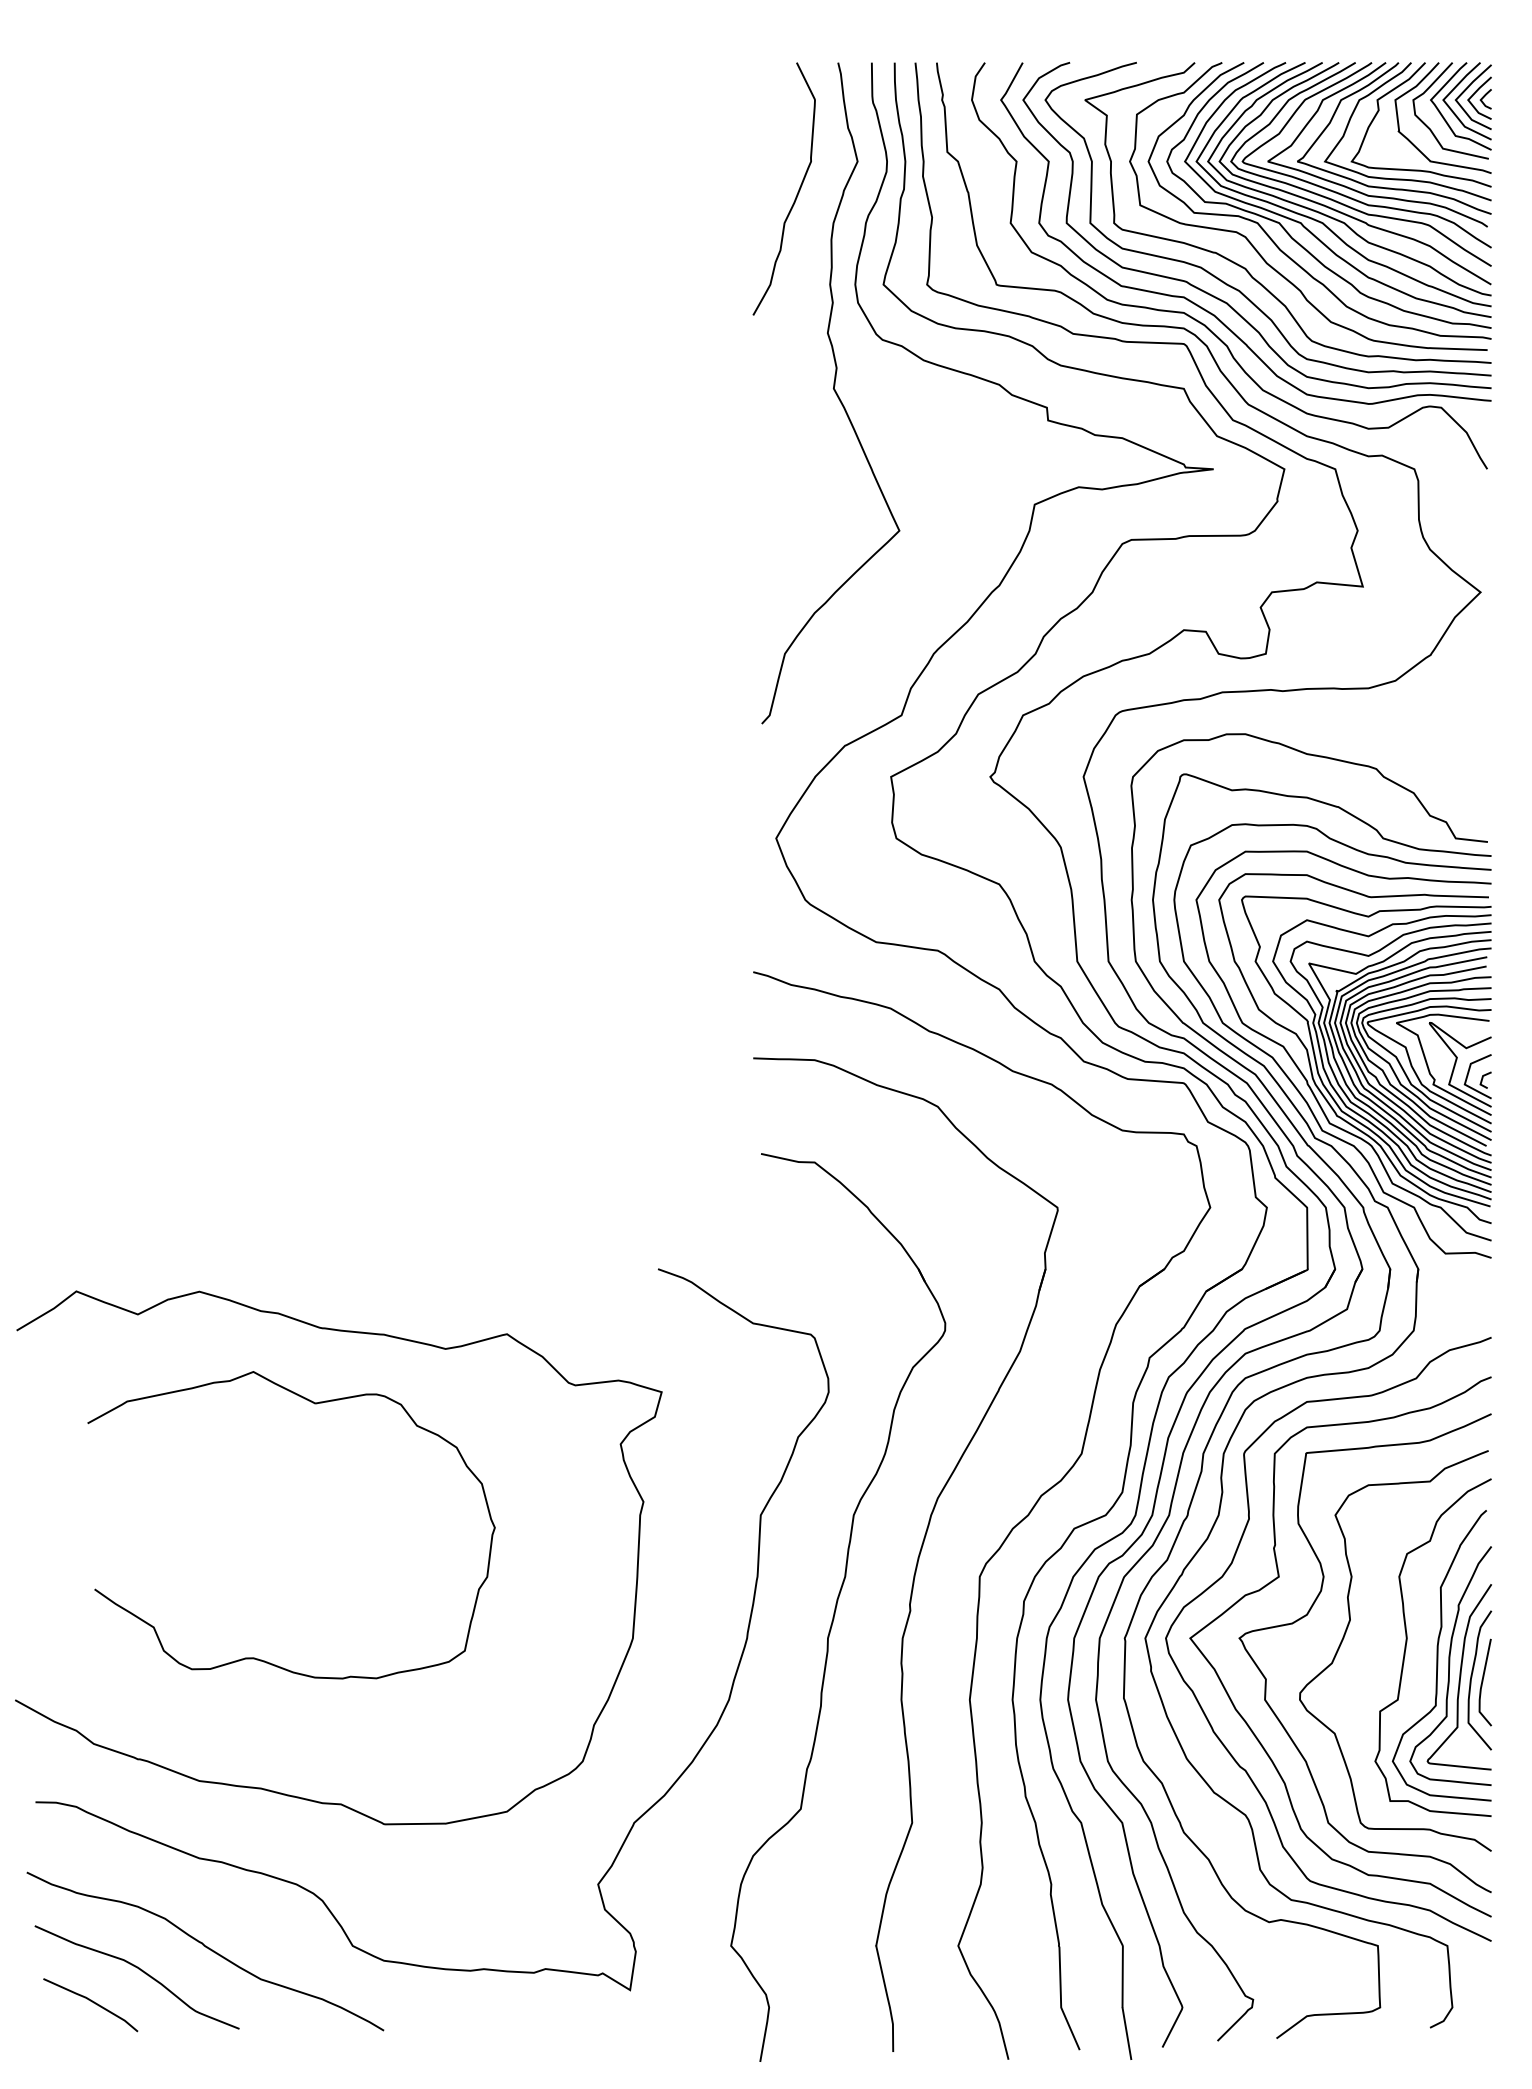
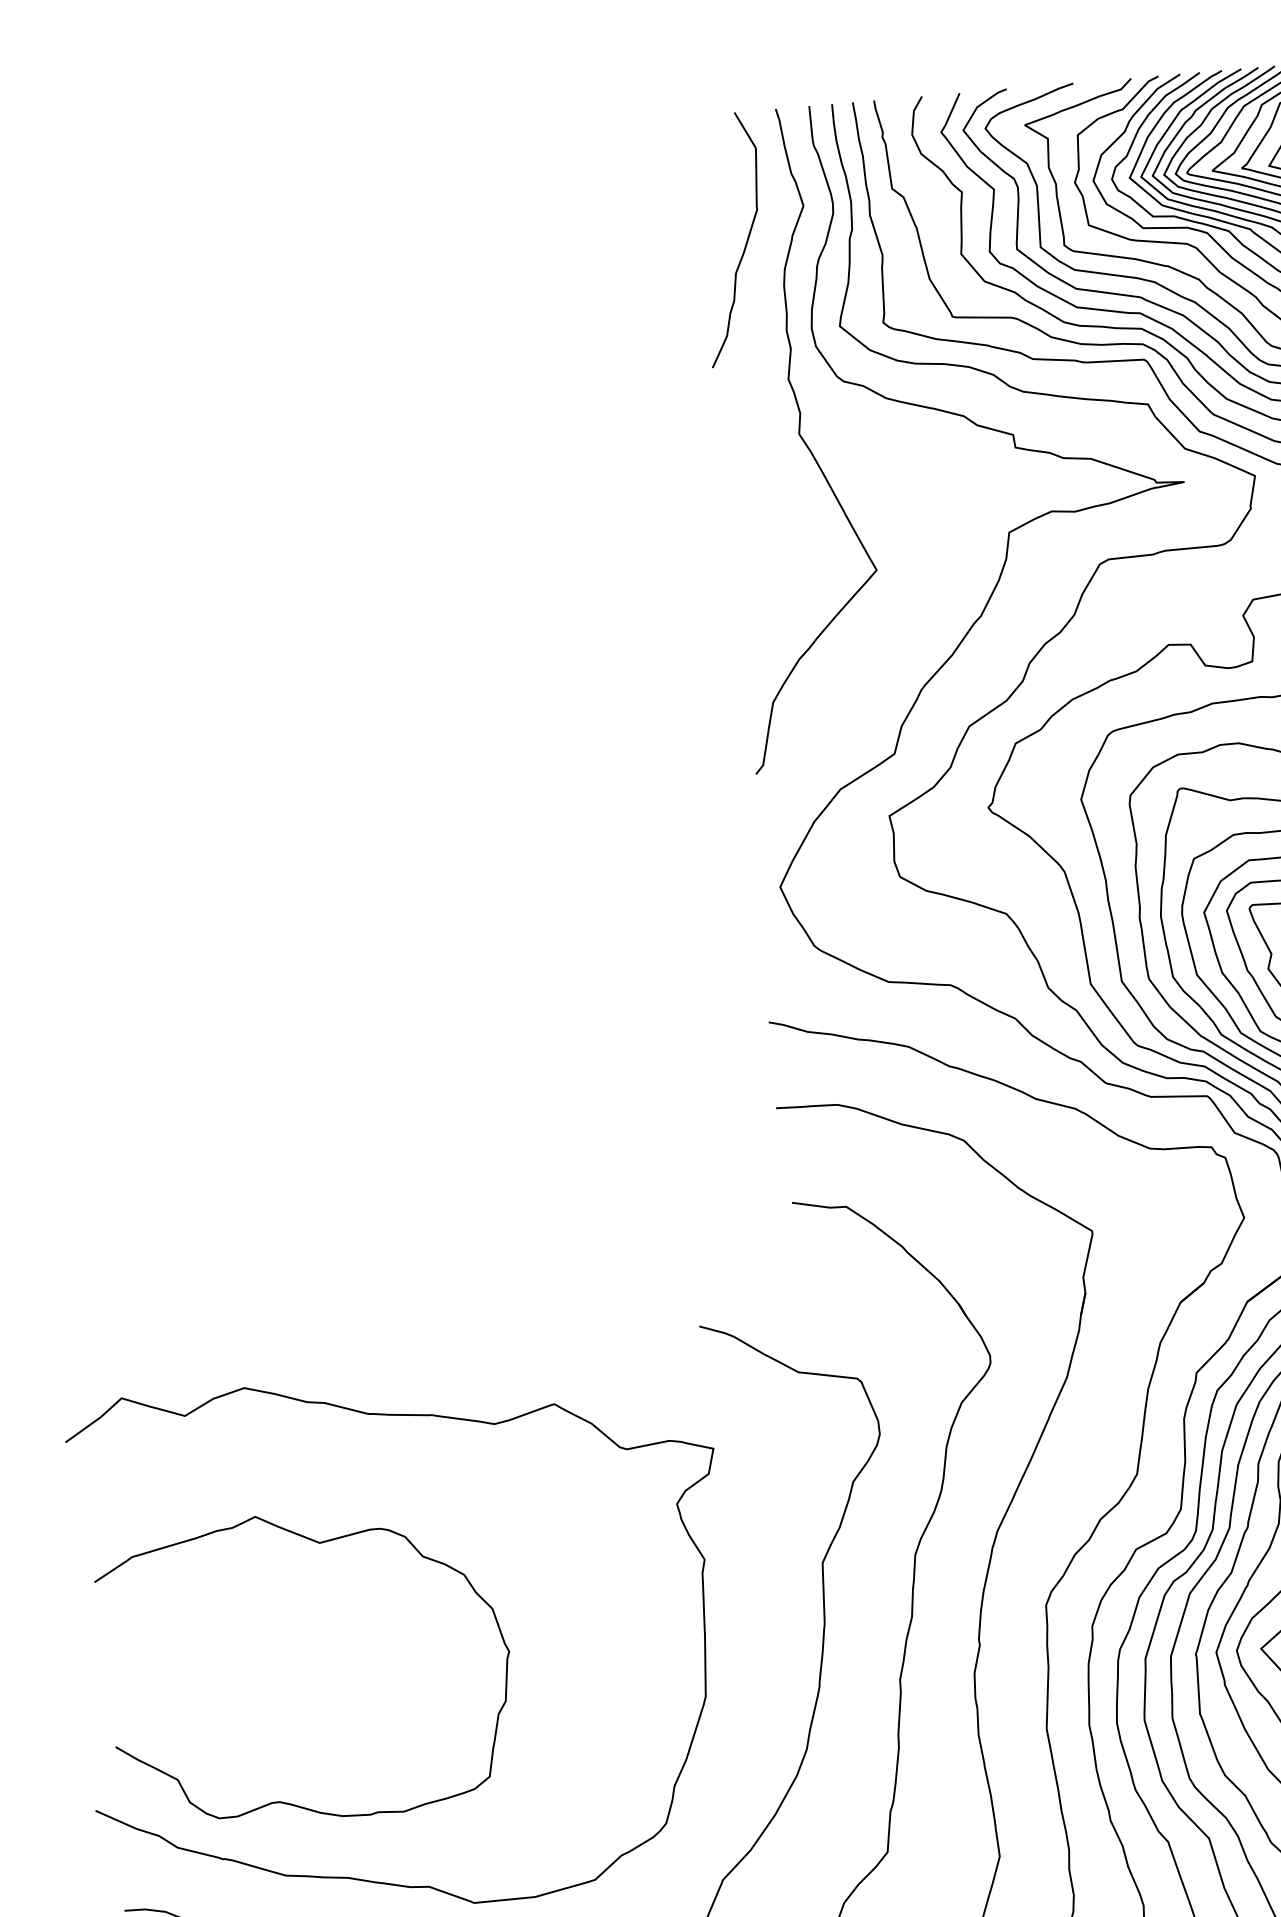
curve: (314, 1404) -> (318, 1544), moved

